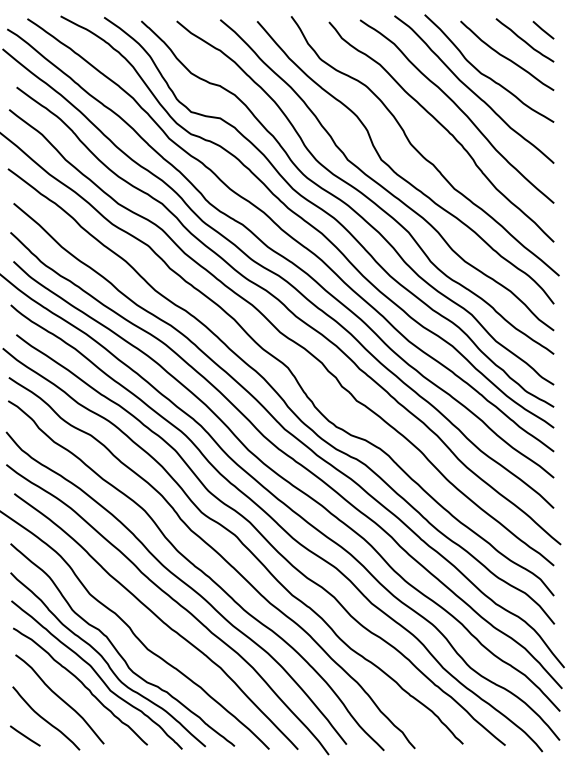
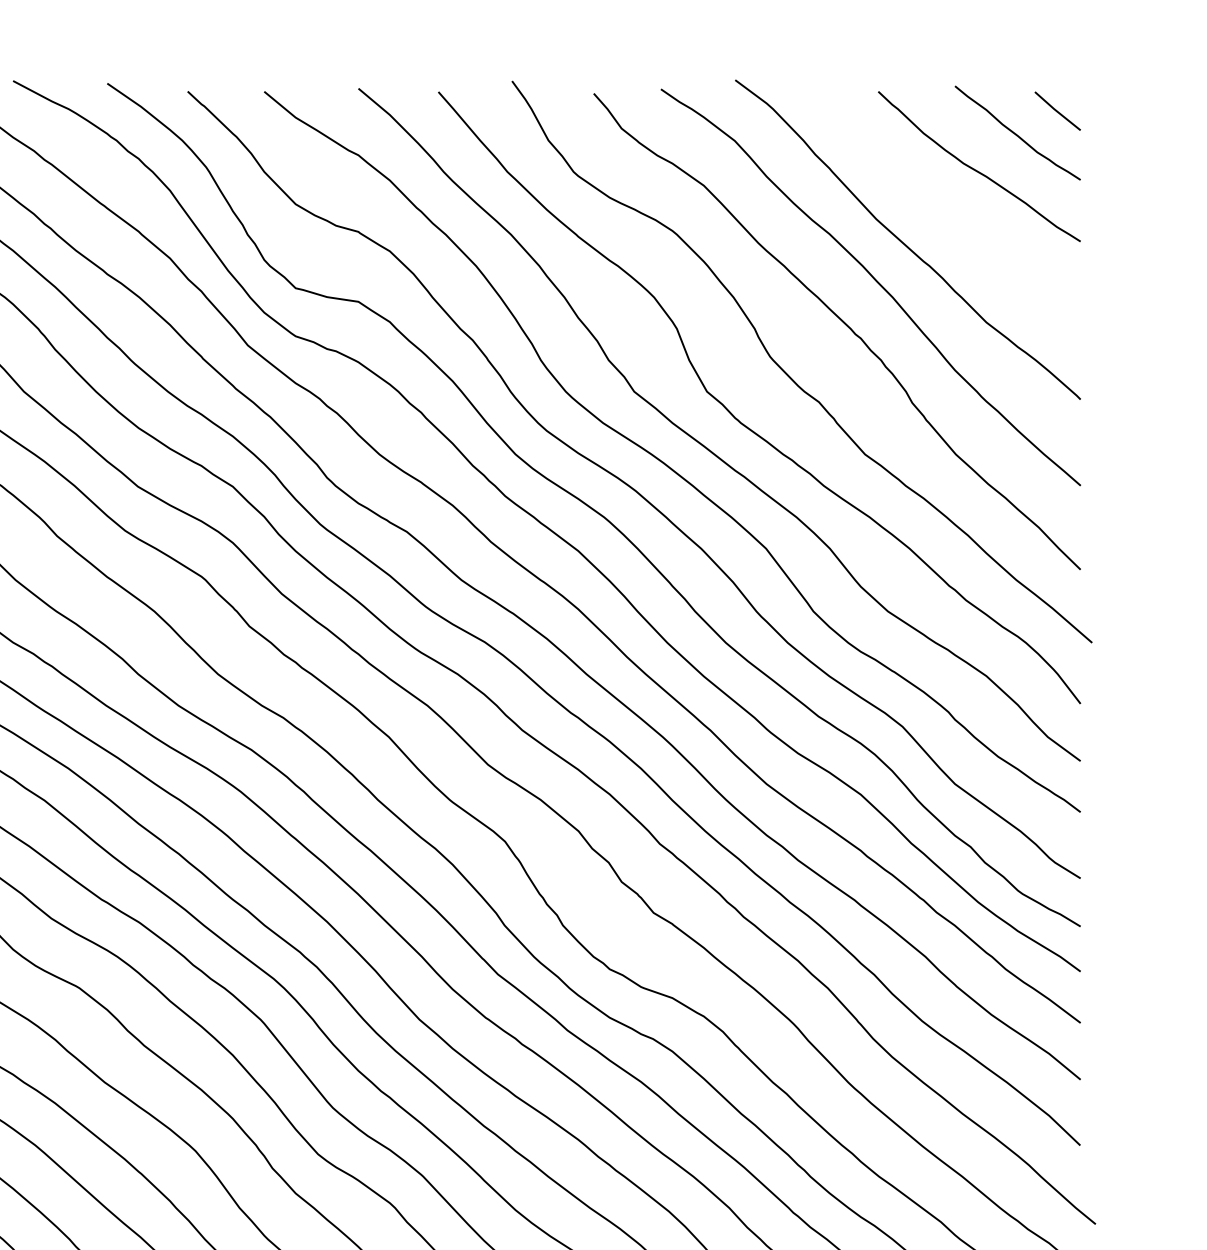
curve: (485, 74) -> (932, 206), removed

